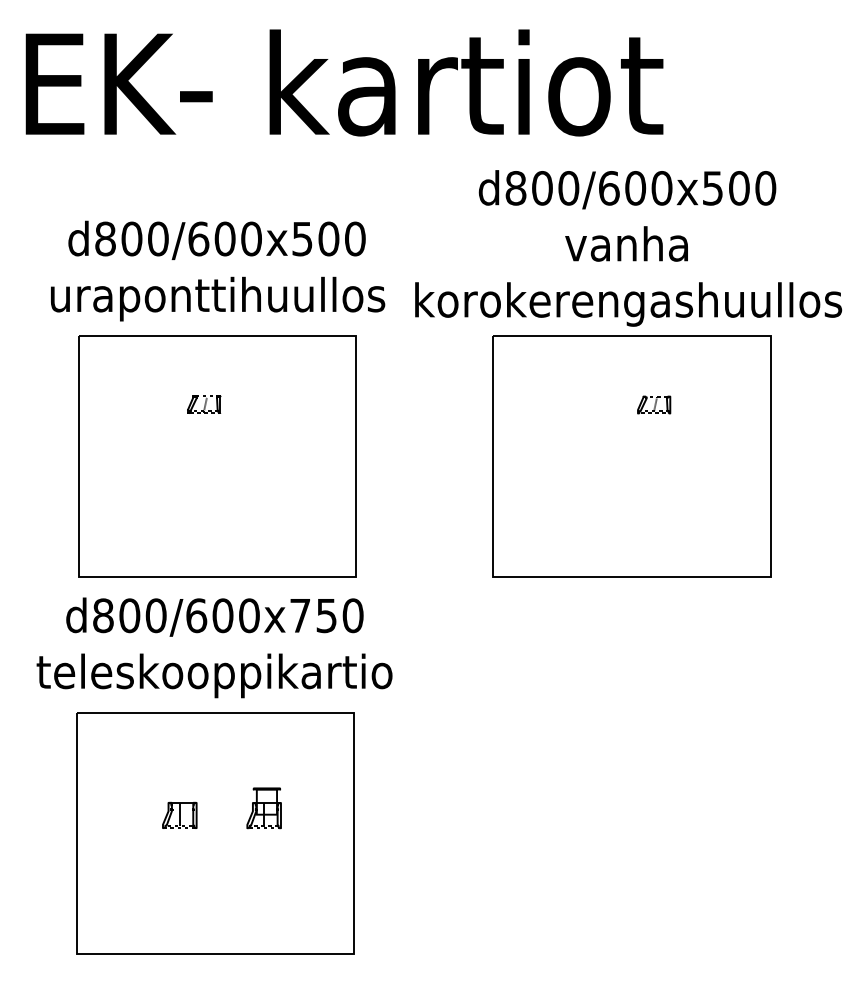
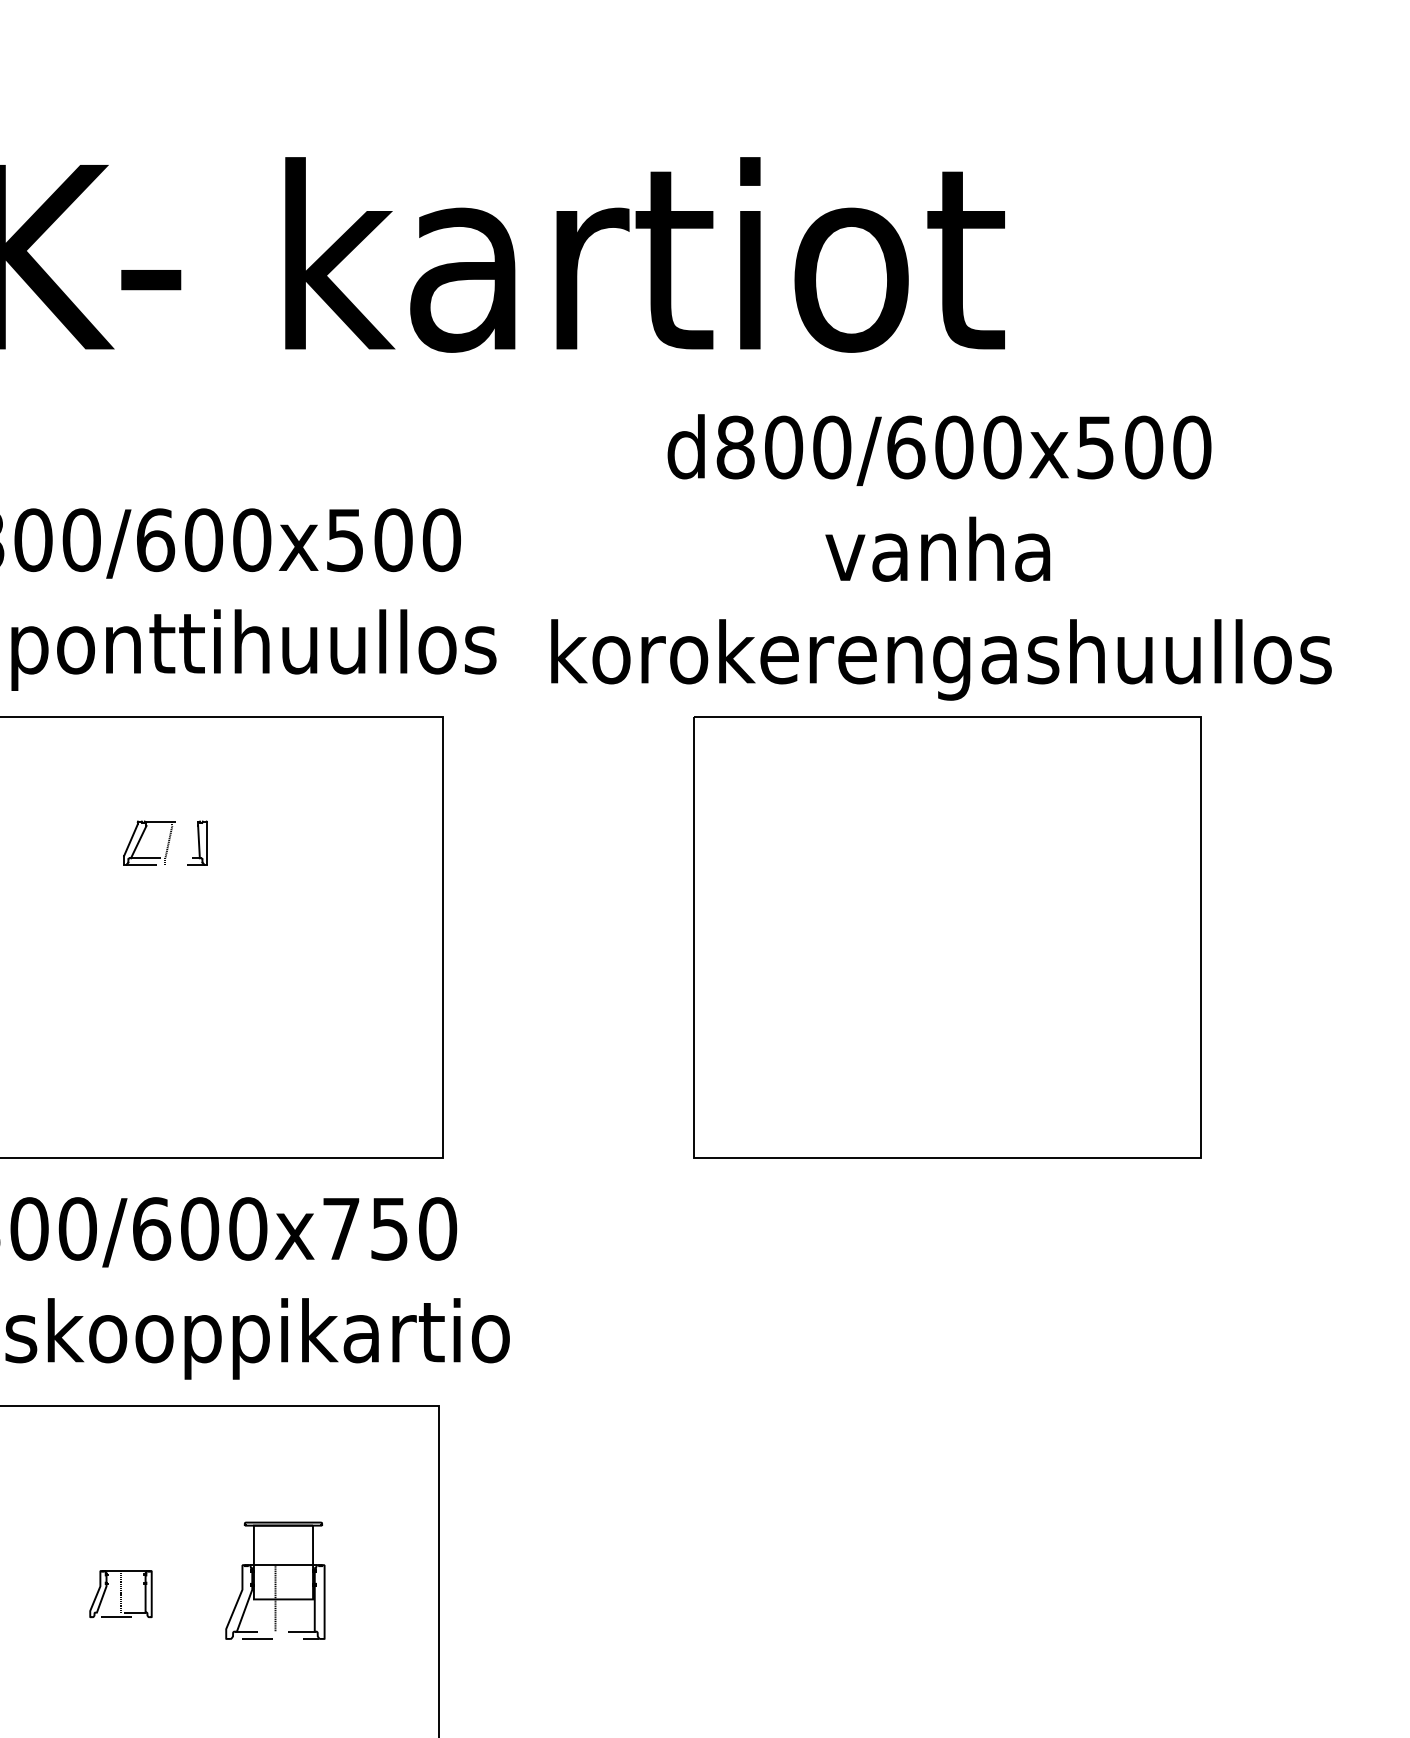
part: (204, 404) -> (166, 842), size x1.4
part: (654, 404) -> (988, 842), removed
part: (263, 808) -> (273, 1581), size x1.6

